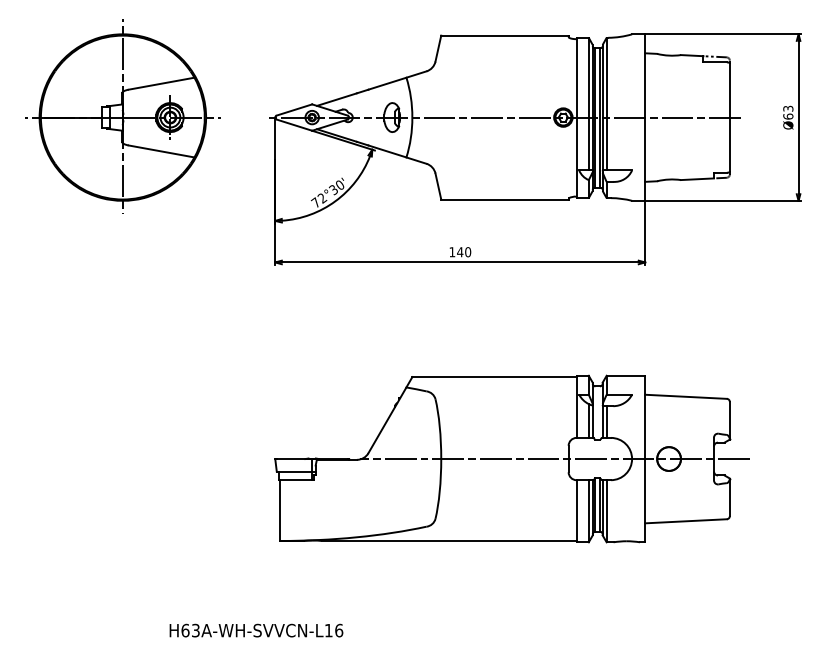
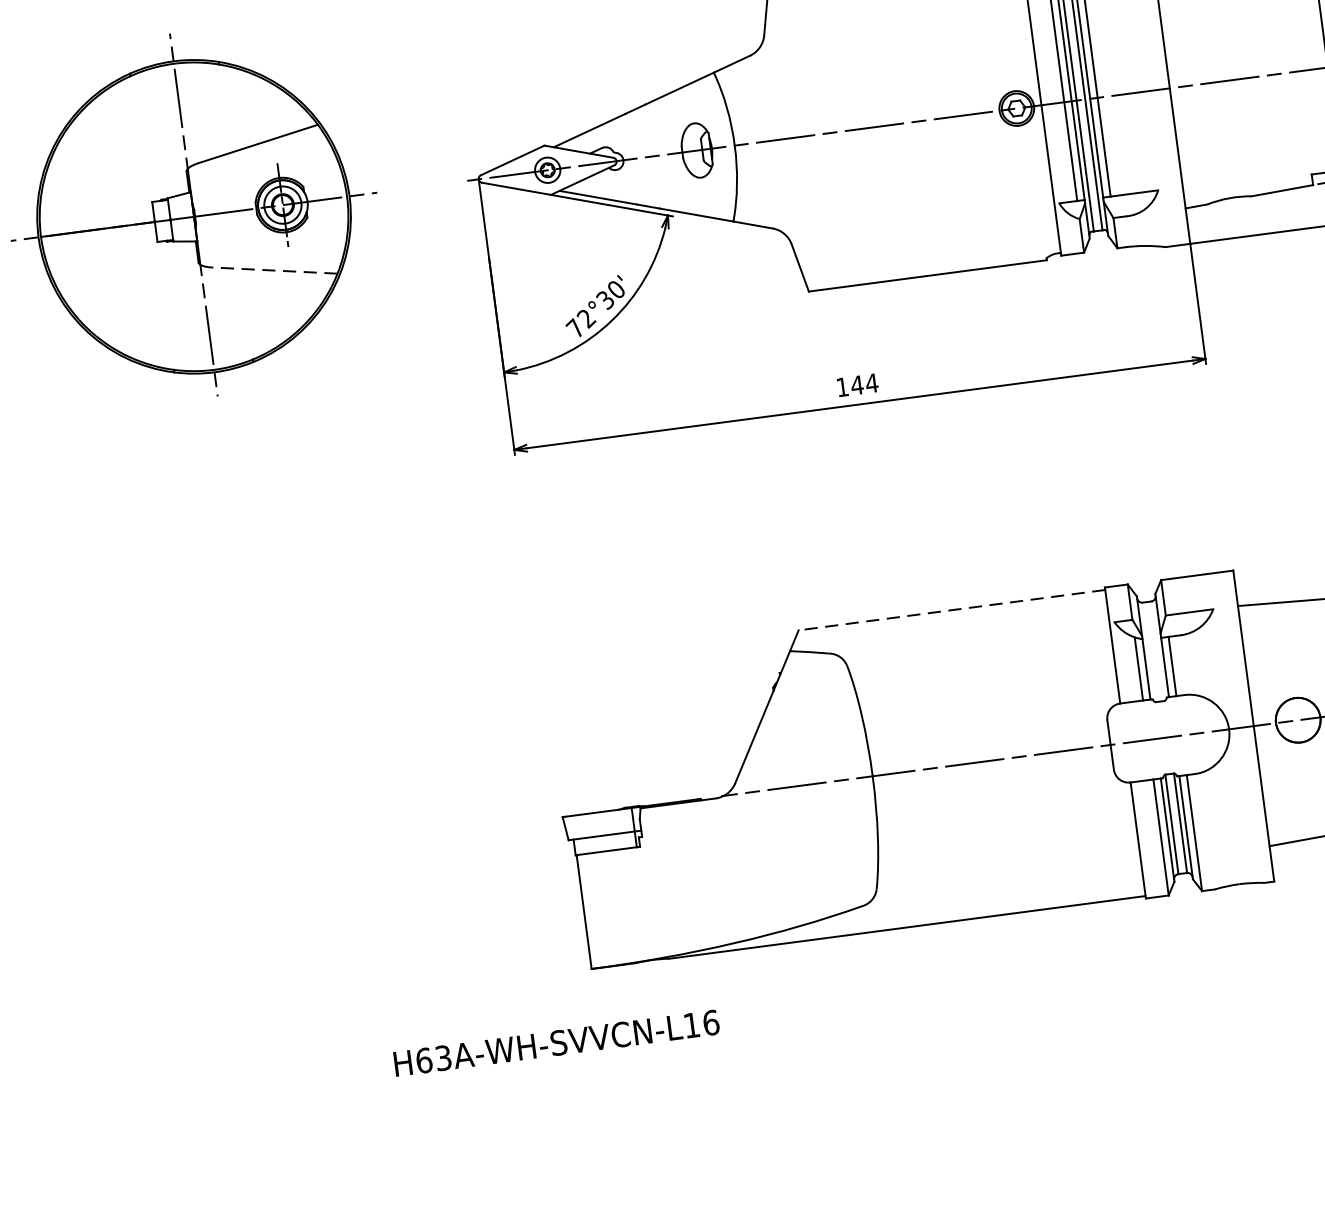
line: (161, 151) -> (274, 270), solid -> dashed
text: (467, 252) -> (870, 384), 140 -> 144
line: (493, 377) -> (950, 611), solid -> dashed
text: (256, 630) -> (556, 1042), moved

